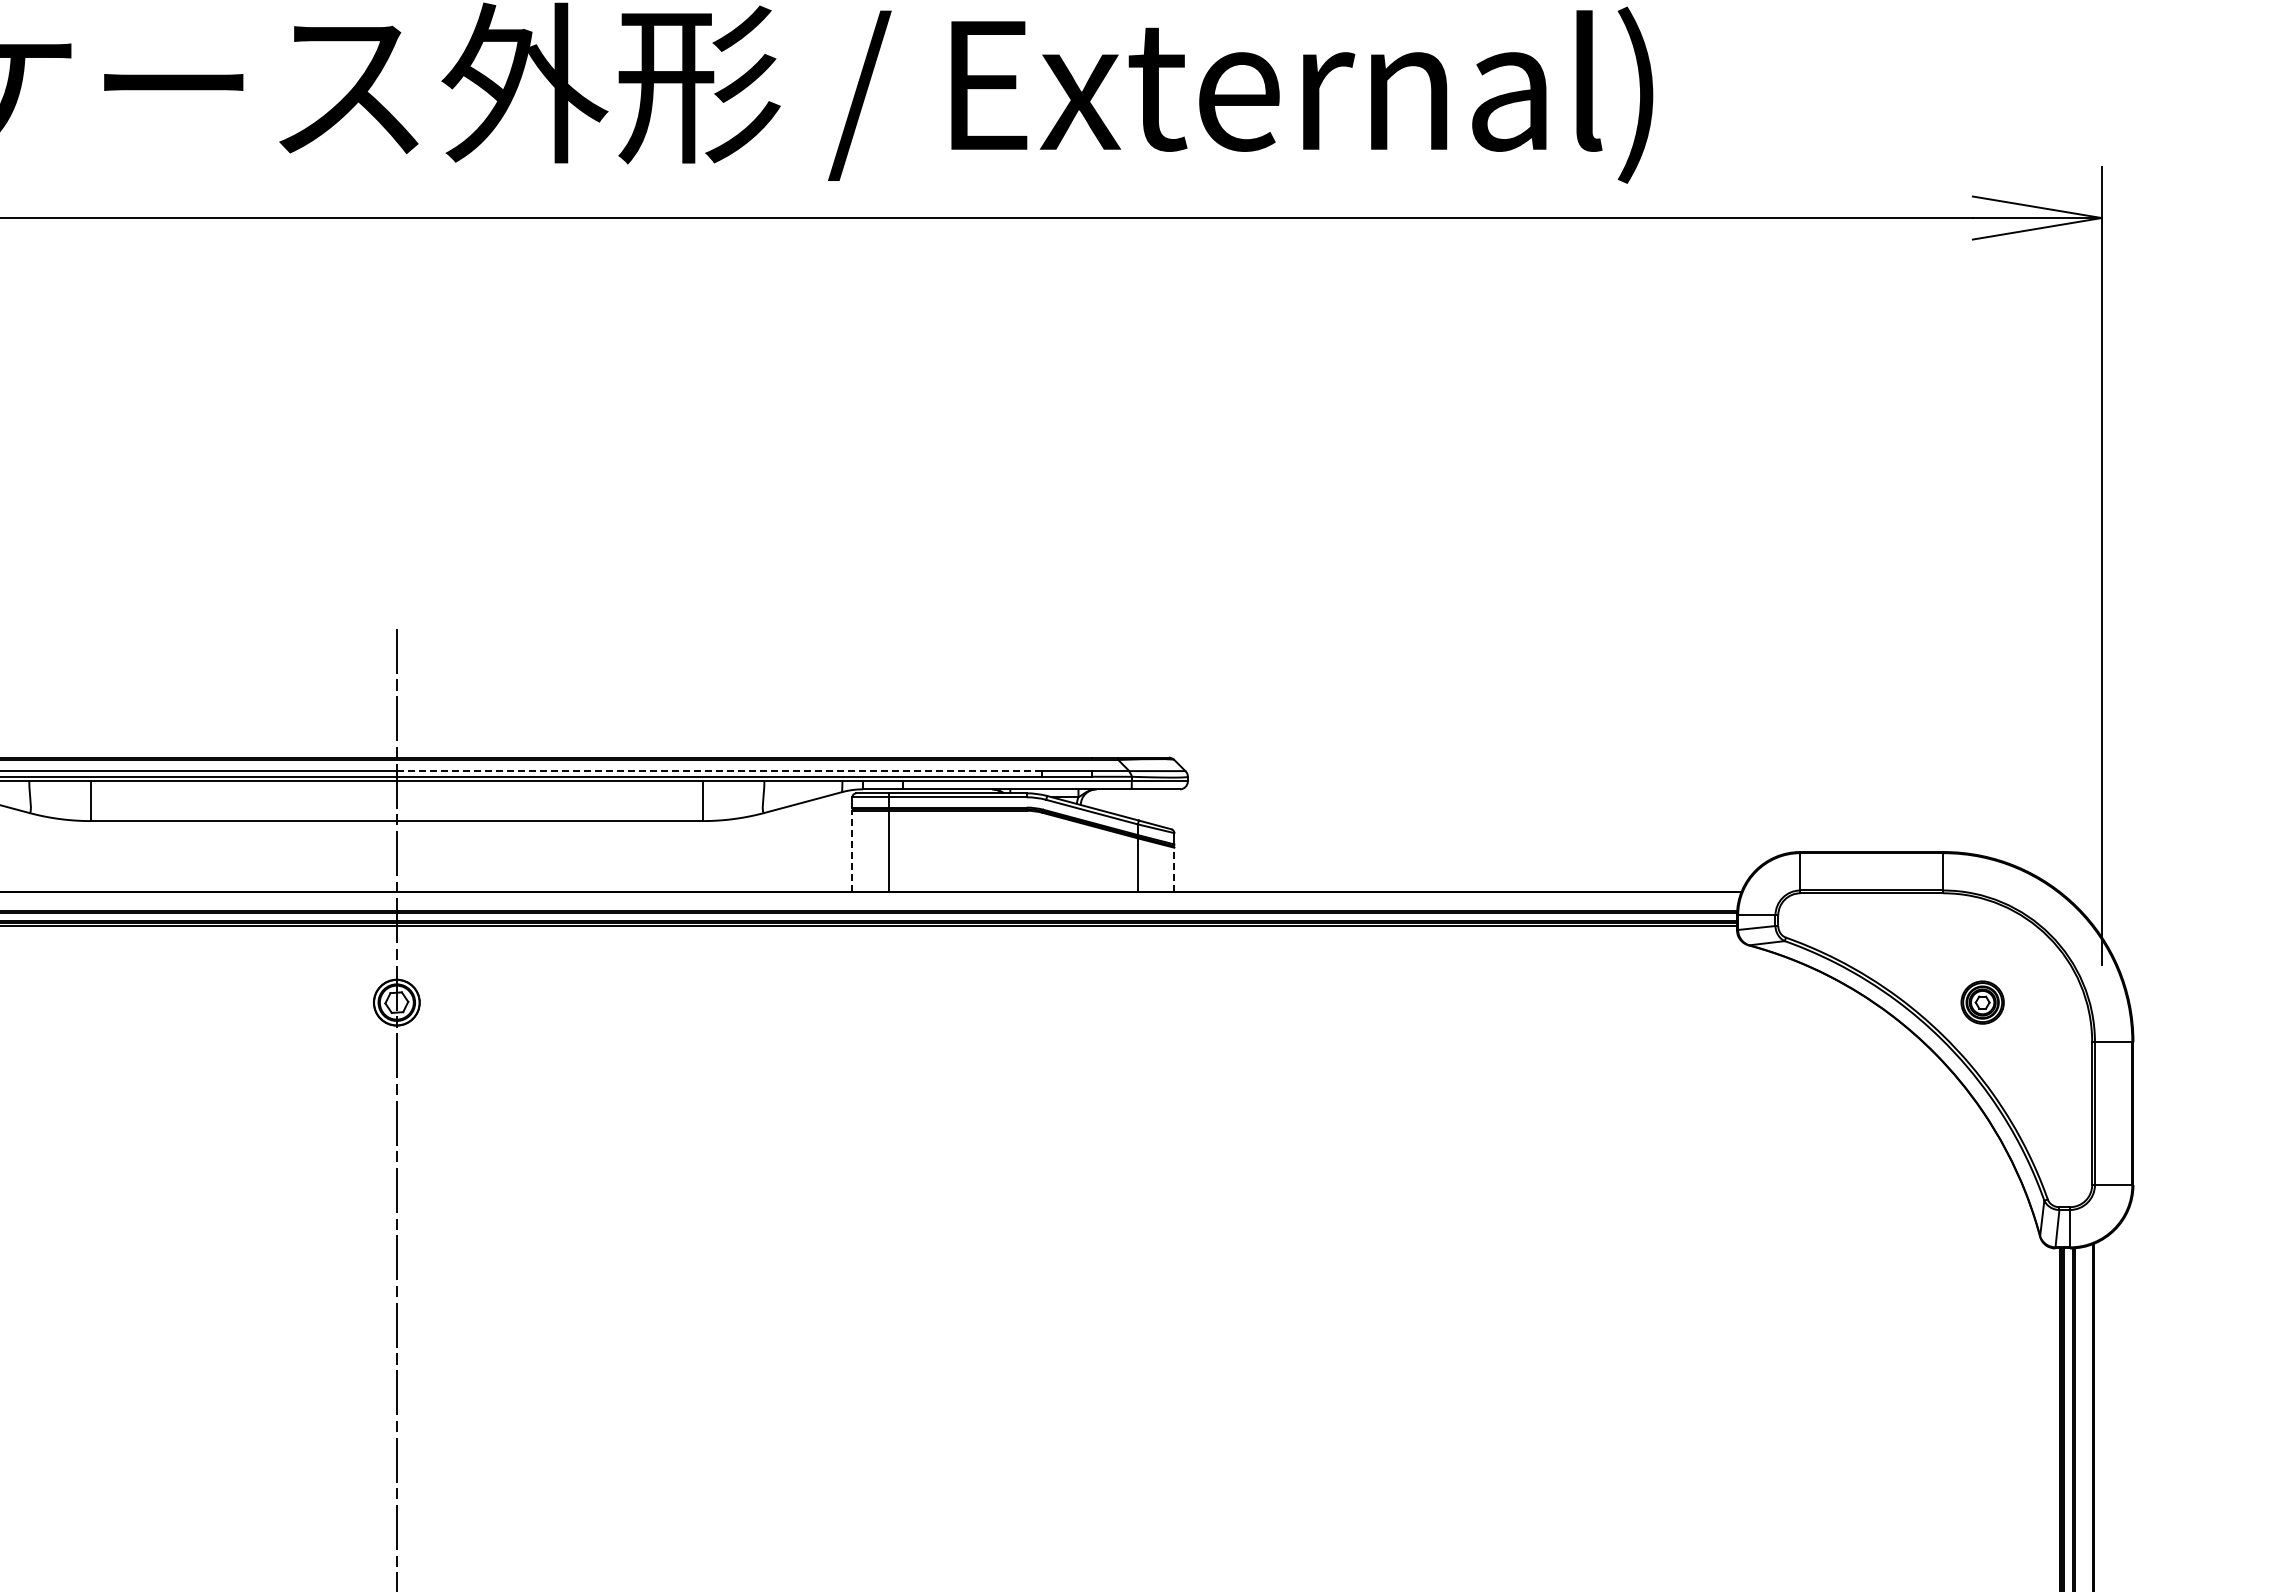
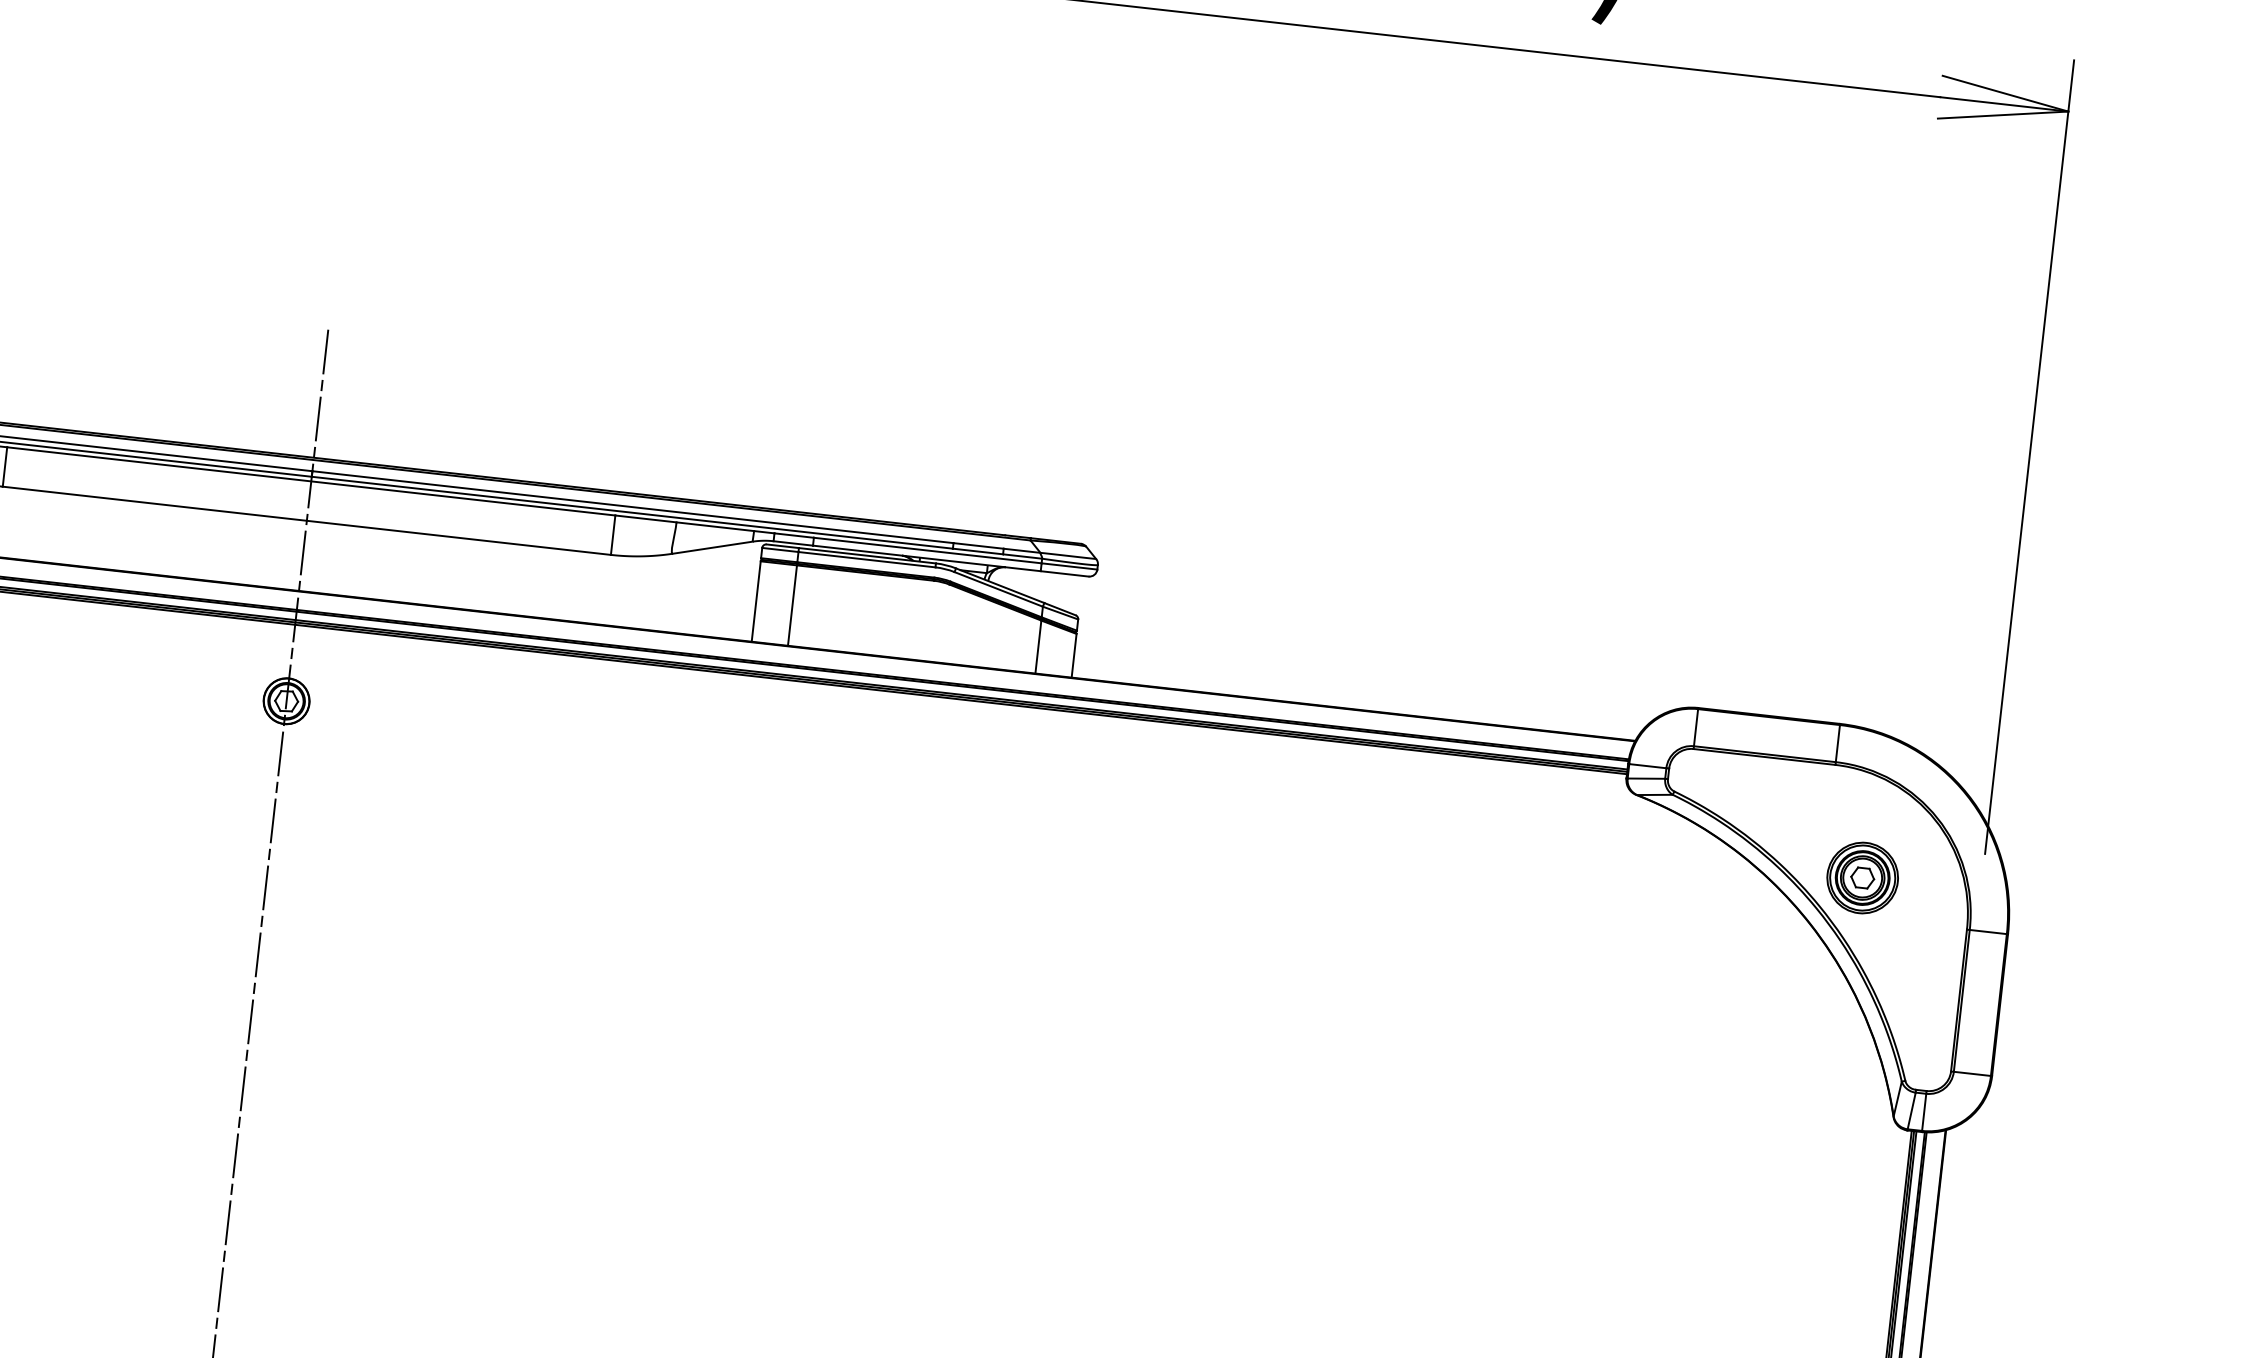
line: (719, 771) -> (633, 507), dashed -> solid
line: (852, 850) -> (756, 600), dashed -> solid
line: (1174, 869) -> (1074, 655), dashed -> solid
part: (1982, 1002) -> (1862, 877), size x1.67

